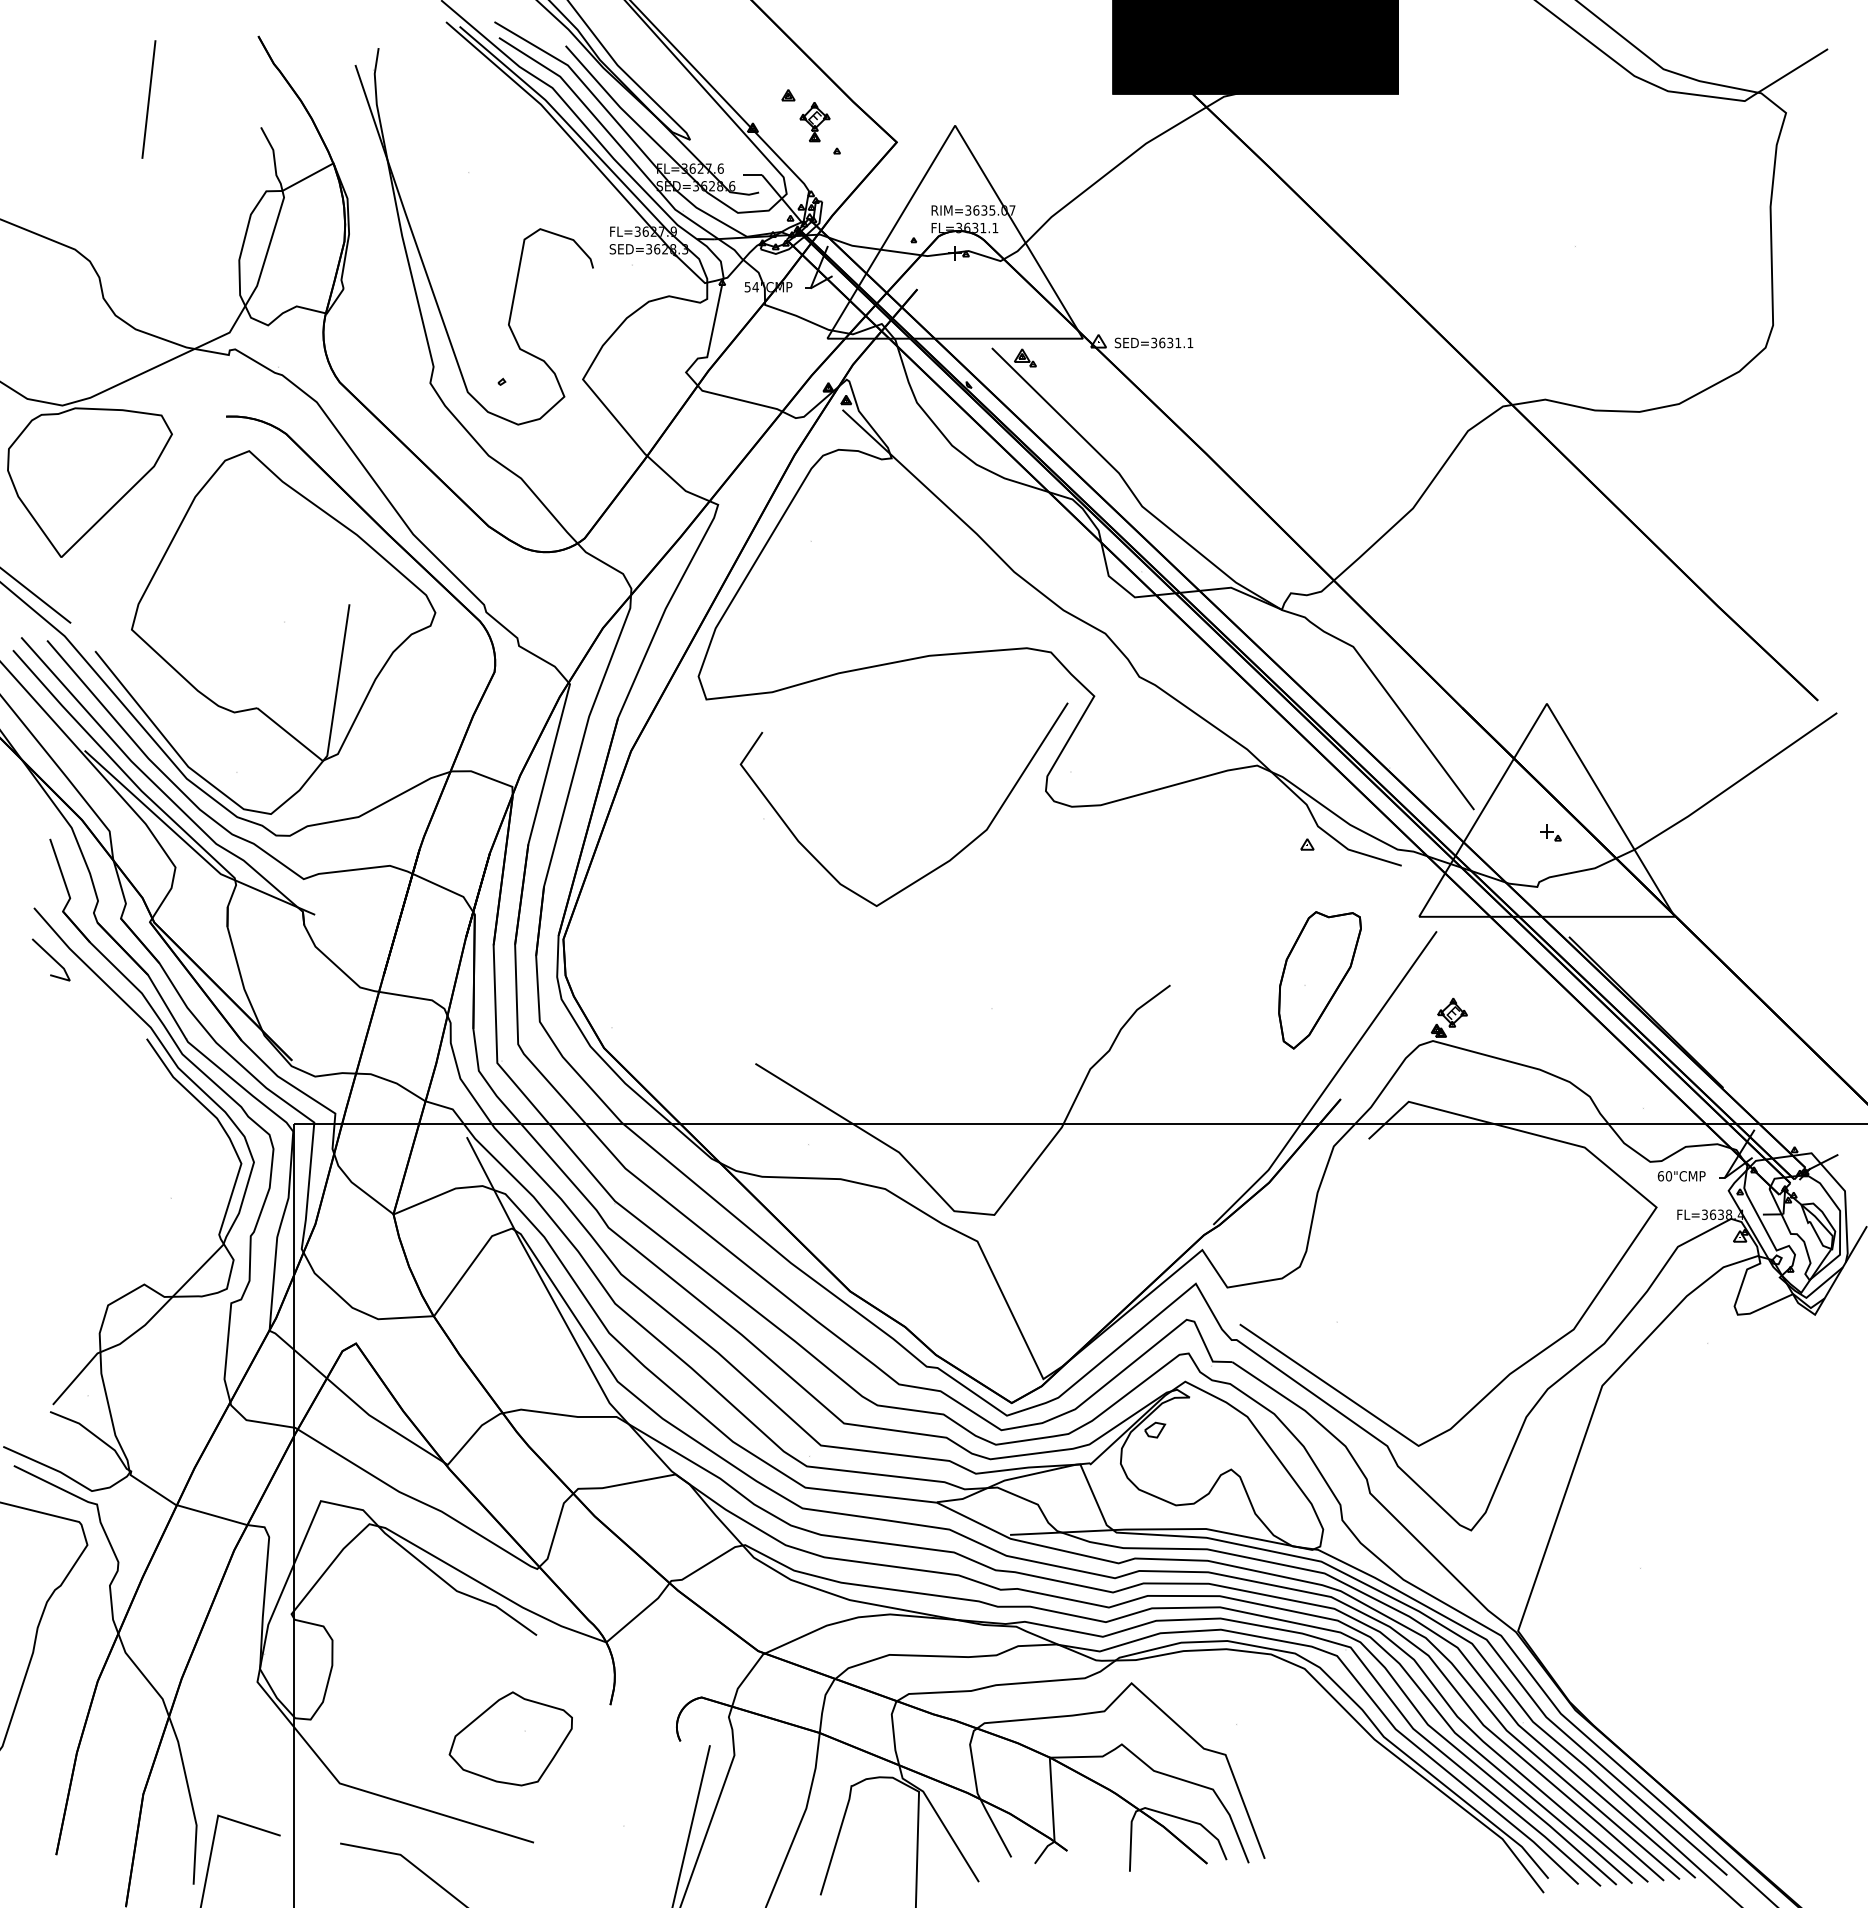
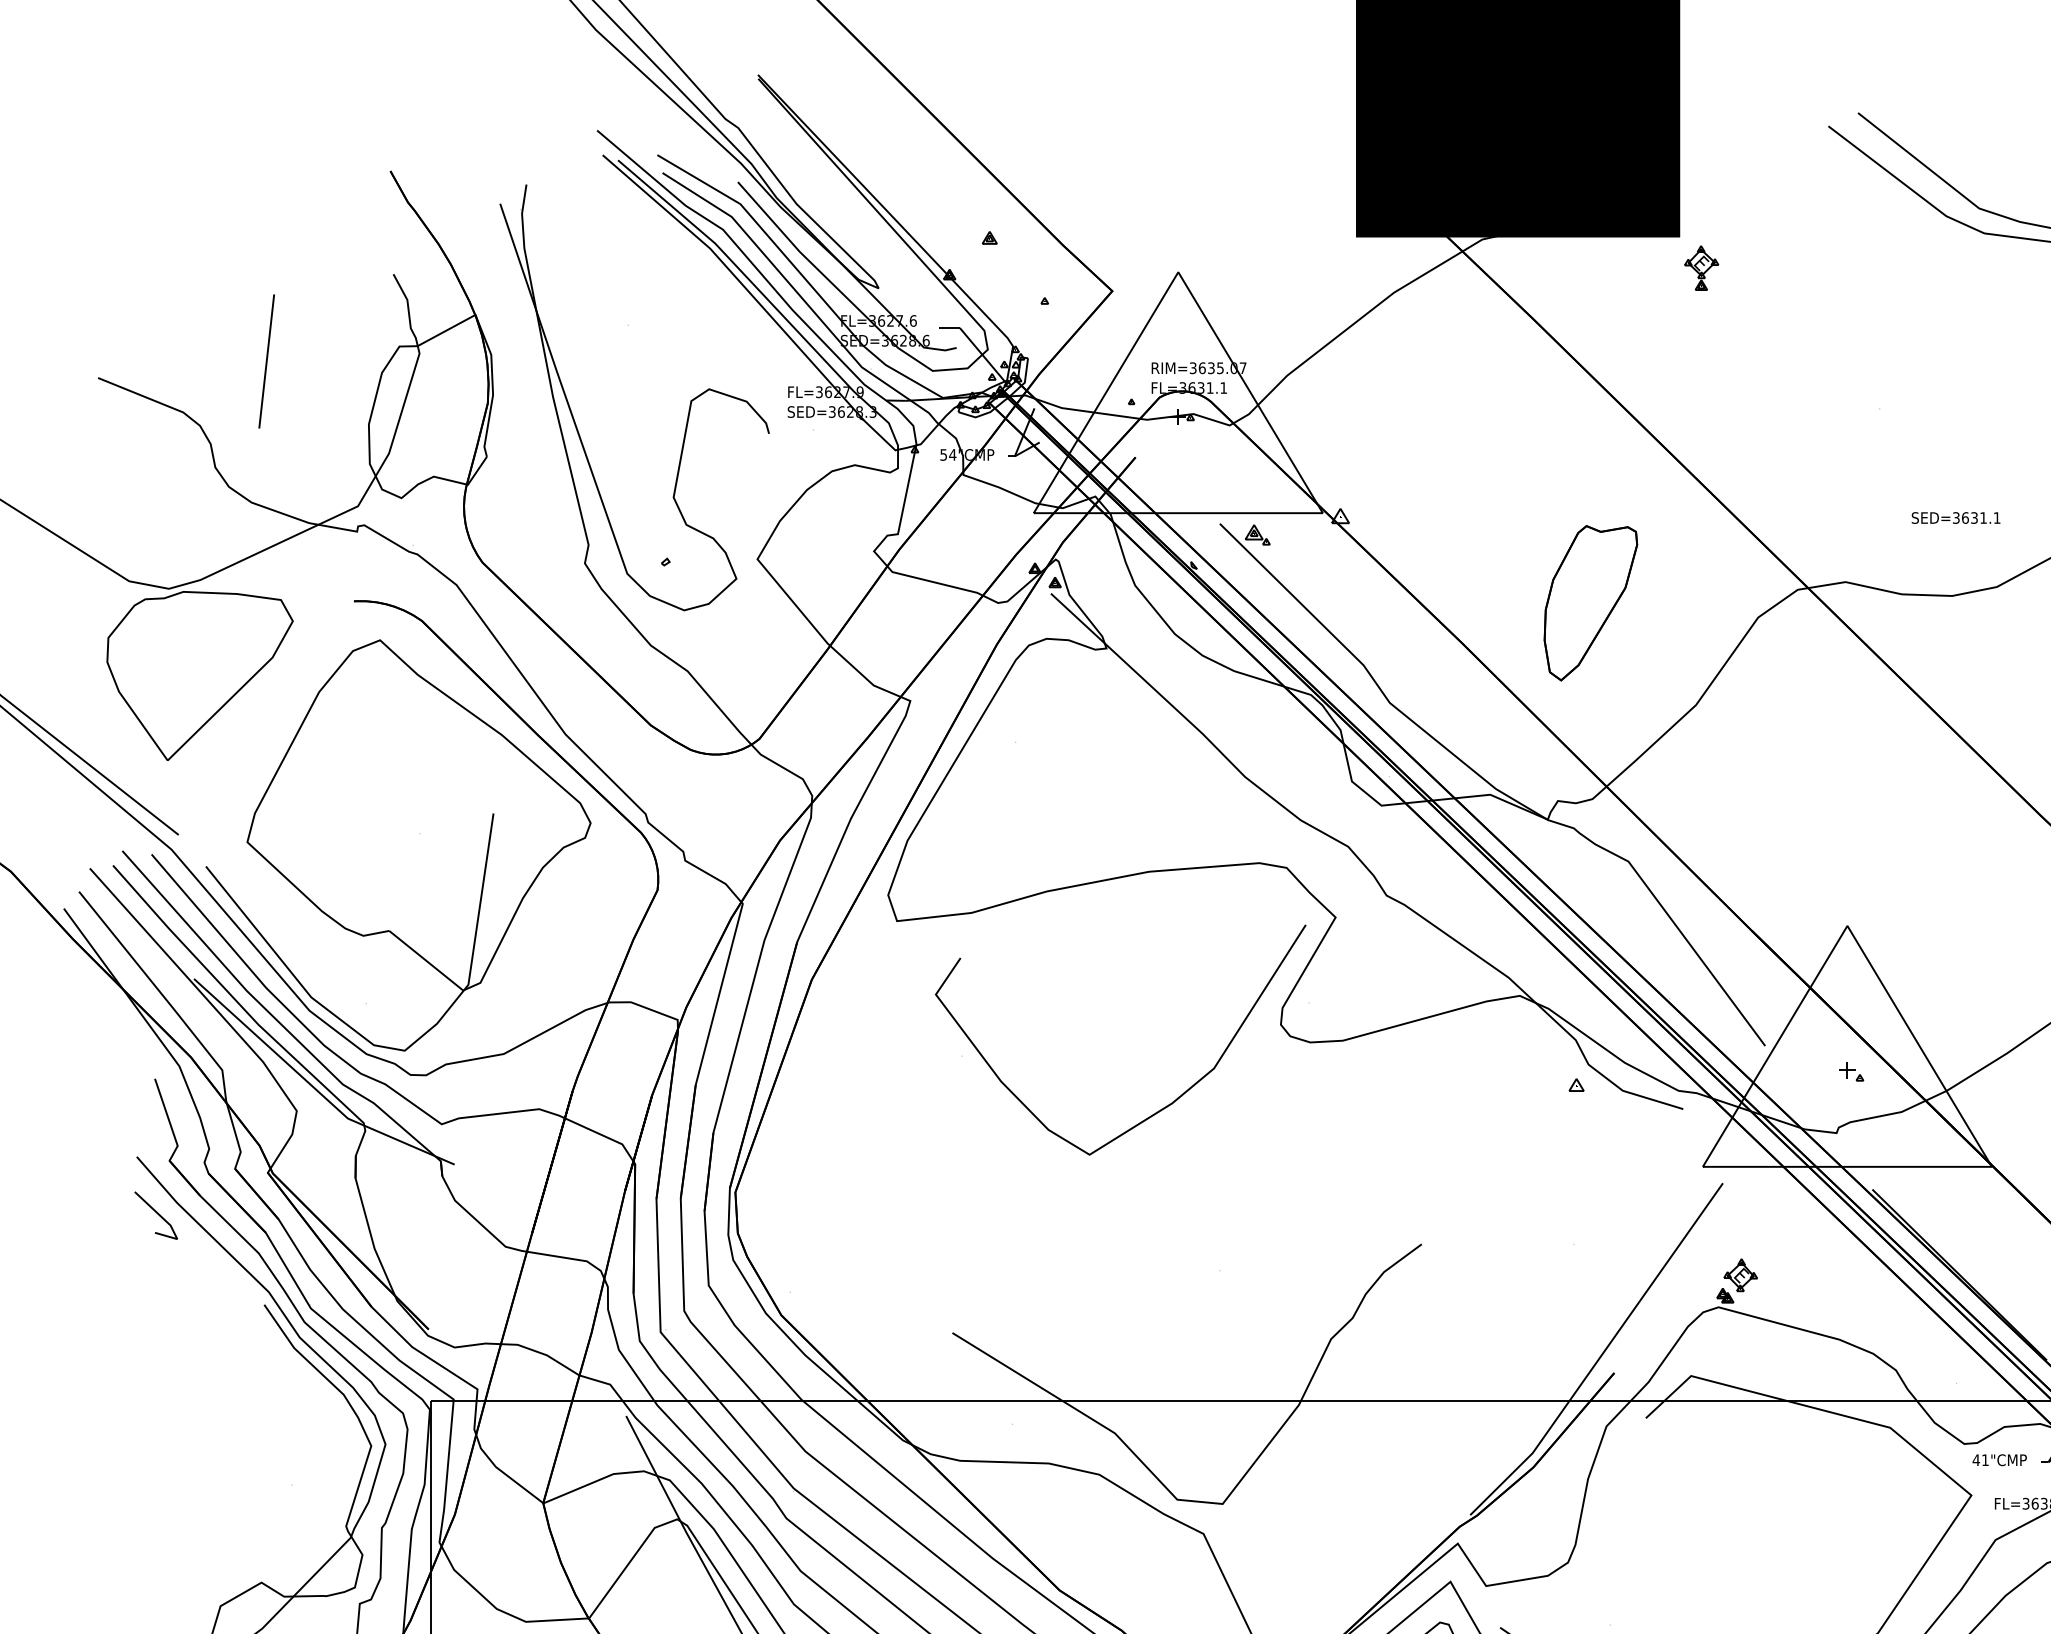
line: (148, 99) -> (266, 361), moved
part: (814, 122) -> (1701, 268), moved
text: (1153, 342) -> (1955, 517), moved
part: (1319, 980) -> (1590, 603), moved
text: (1664, 1176) -> (1980, 1460), 60"CMP -> 41"CMP

